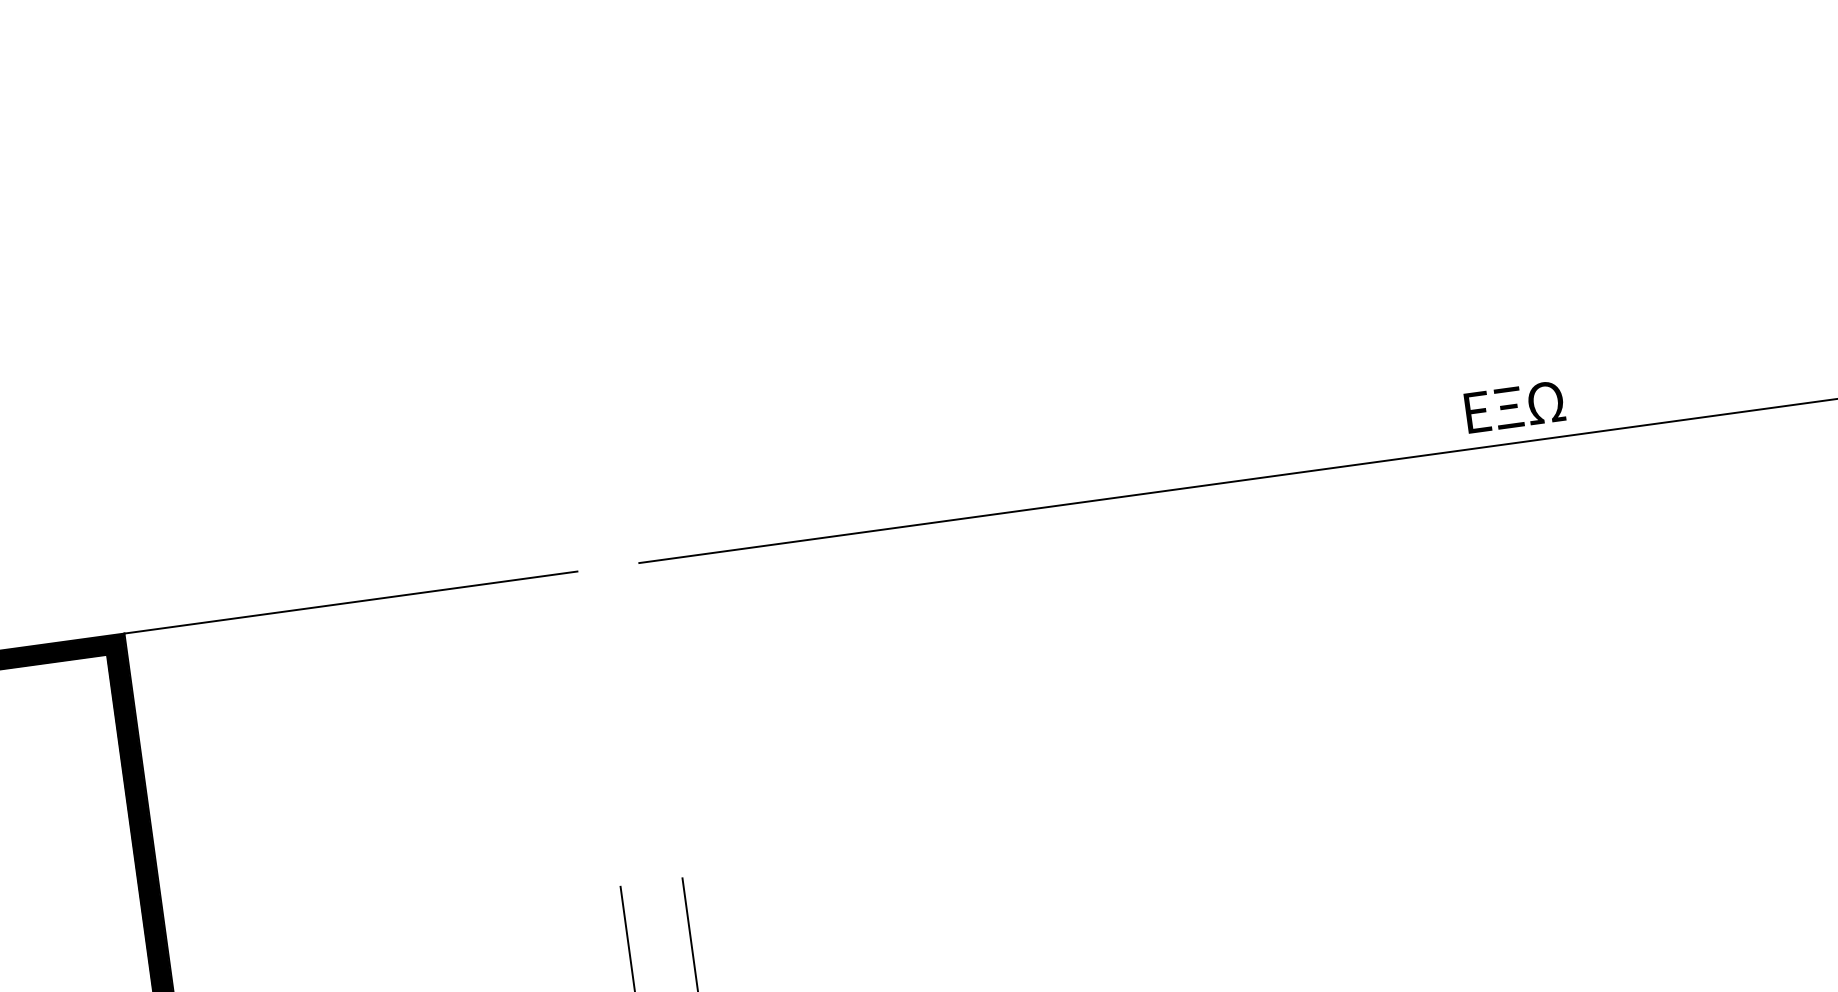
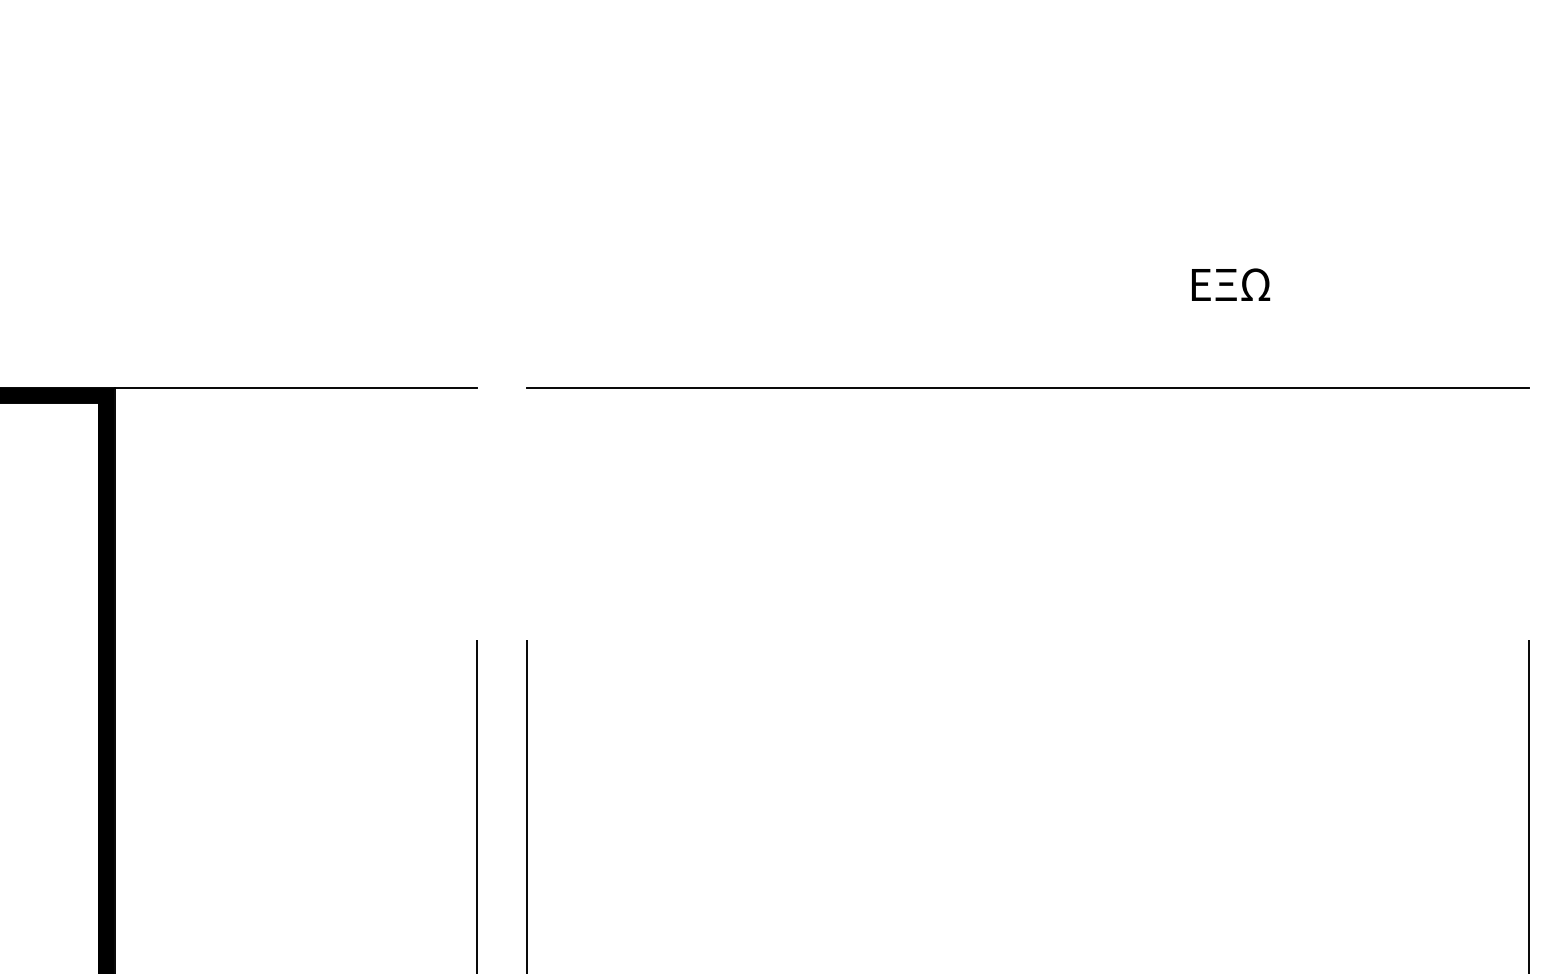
text: (1515, 406) -> (1231, 284), moved

